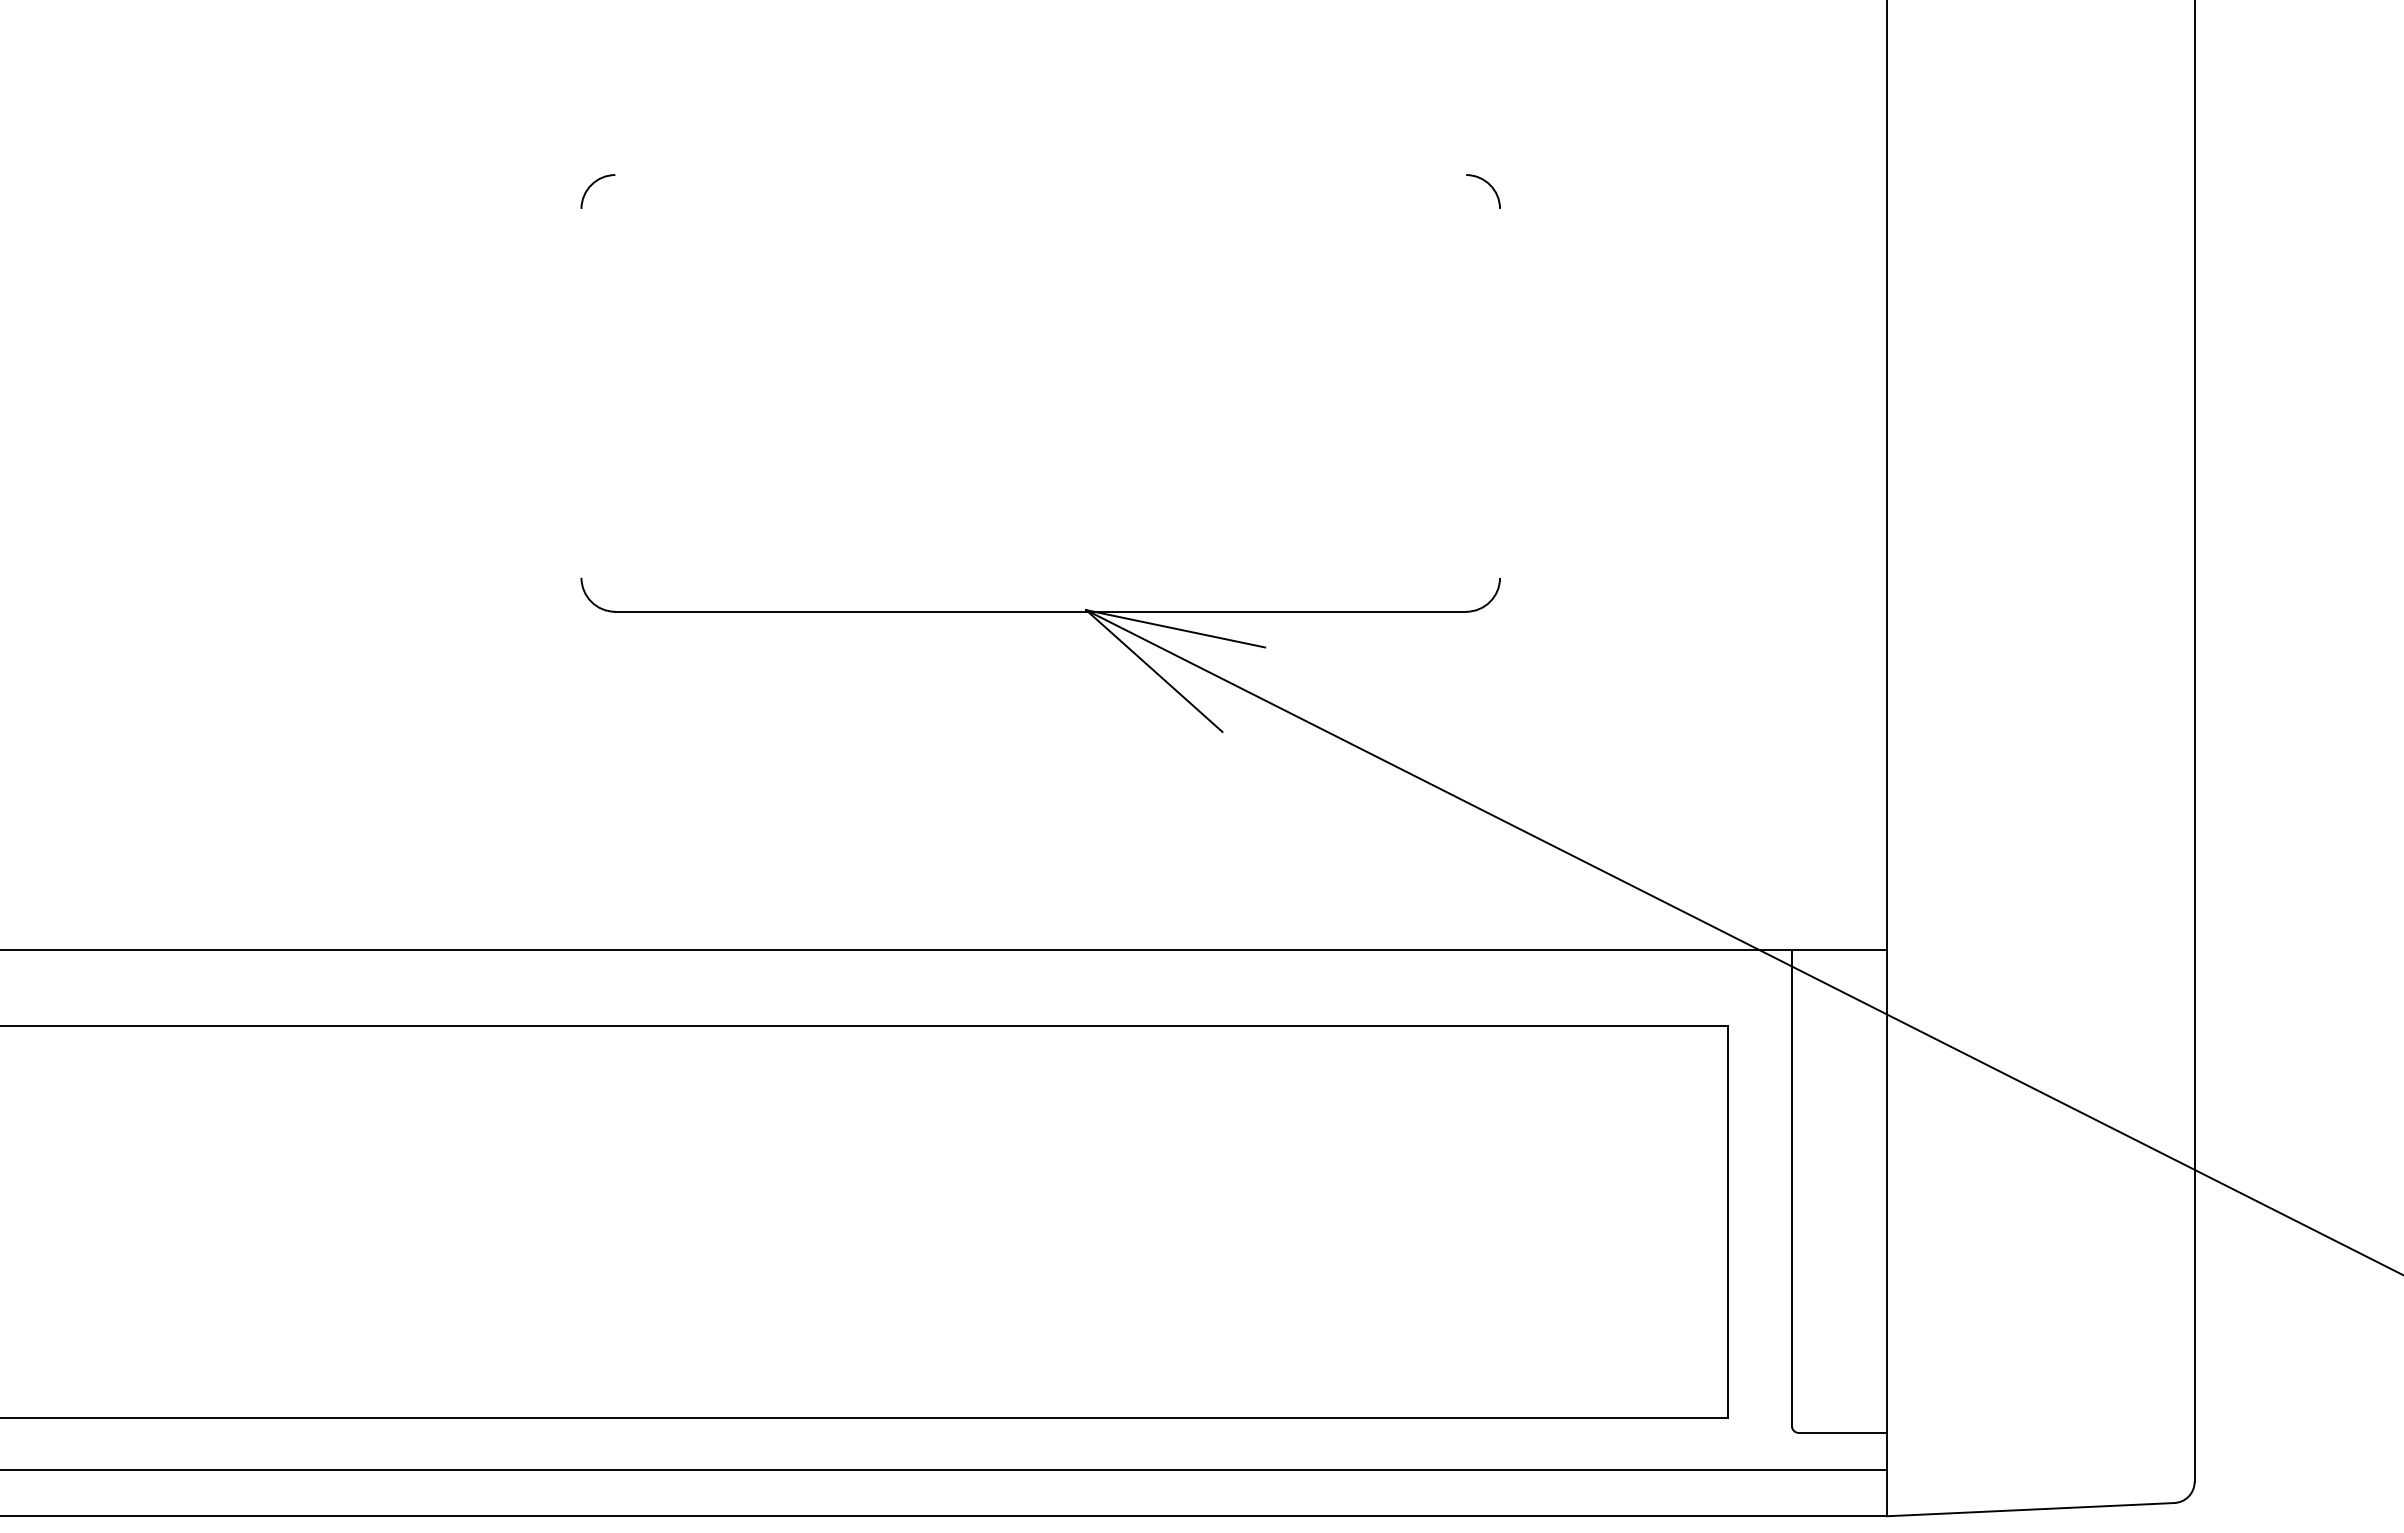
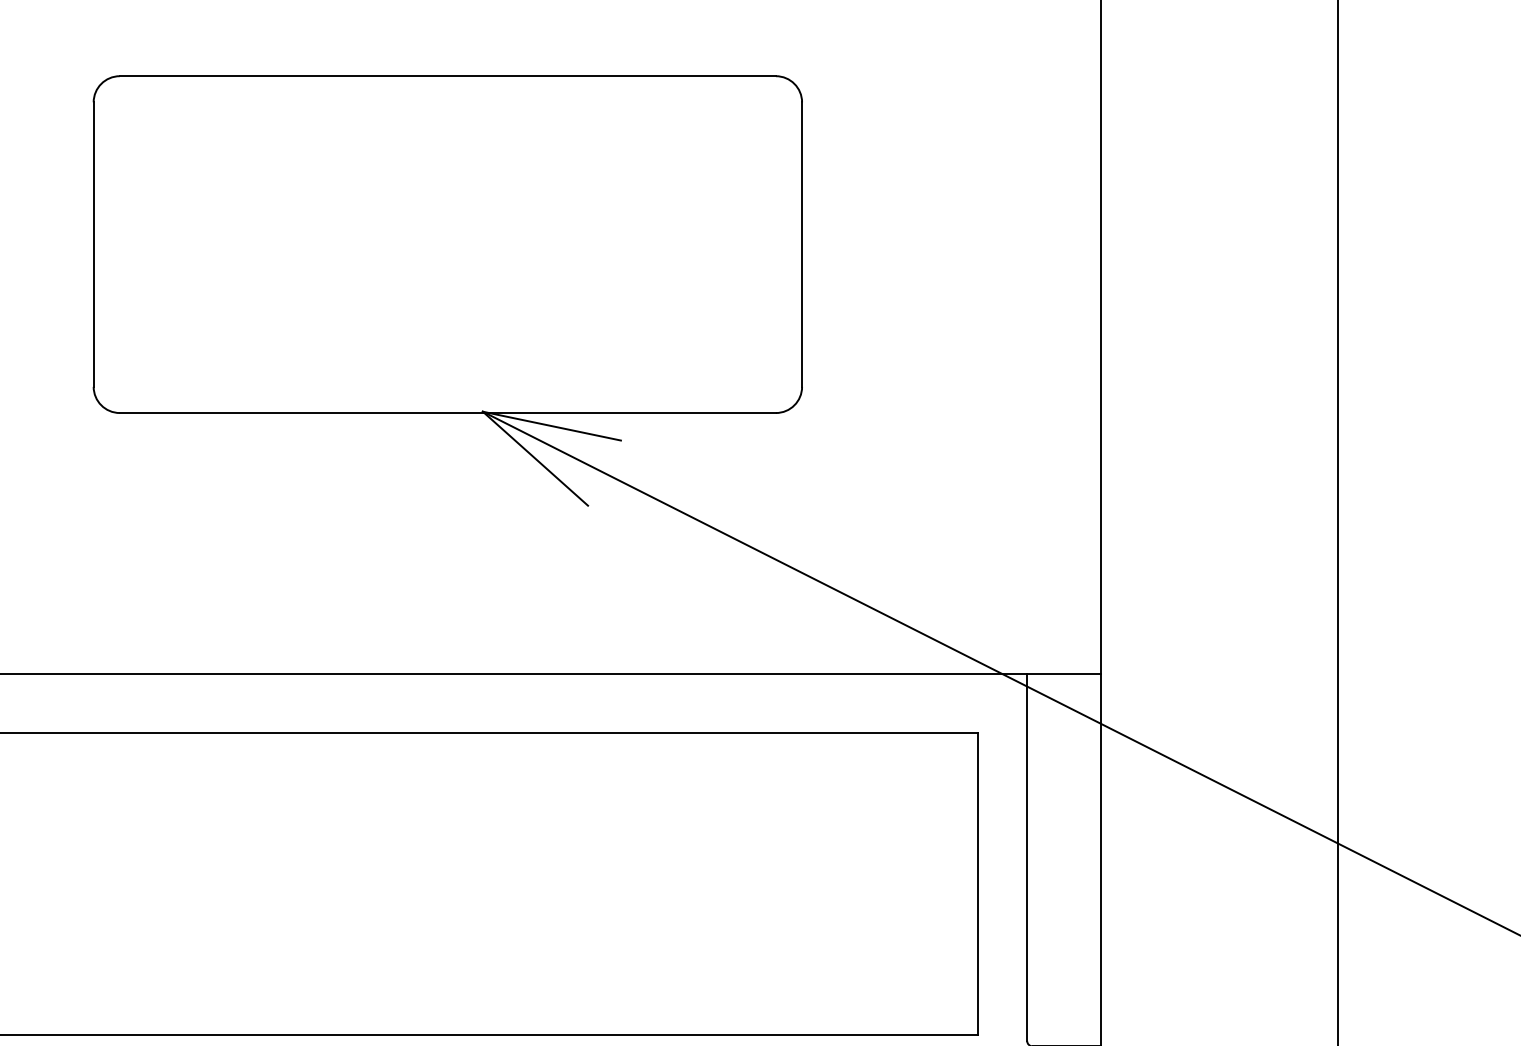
line: (1040, 175) -> (447, 76), added
line: (581, 392) -> (93, 243), added
line: (1500, 392) -> (802, 243), added

